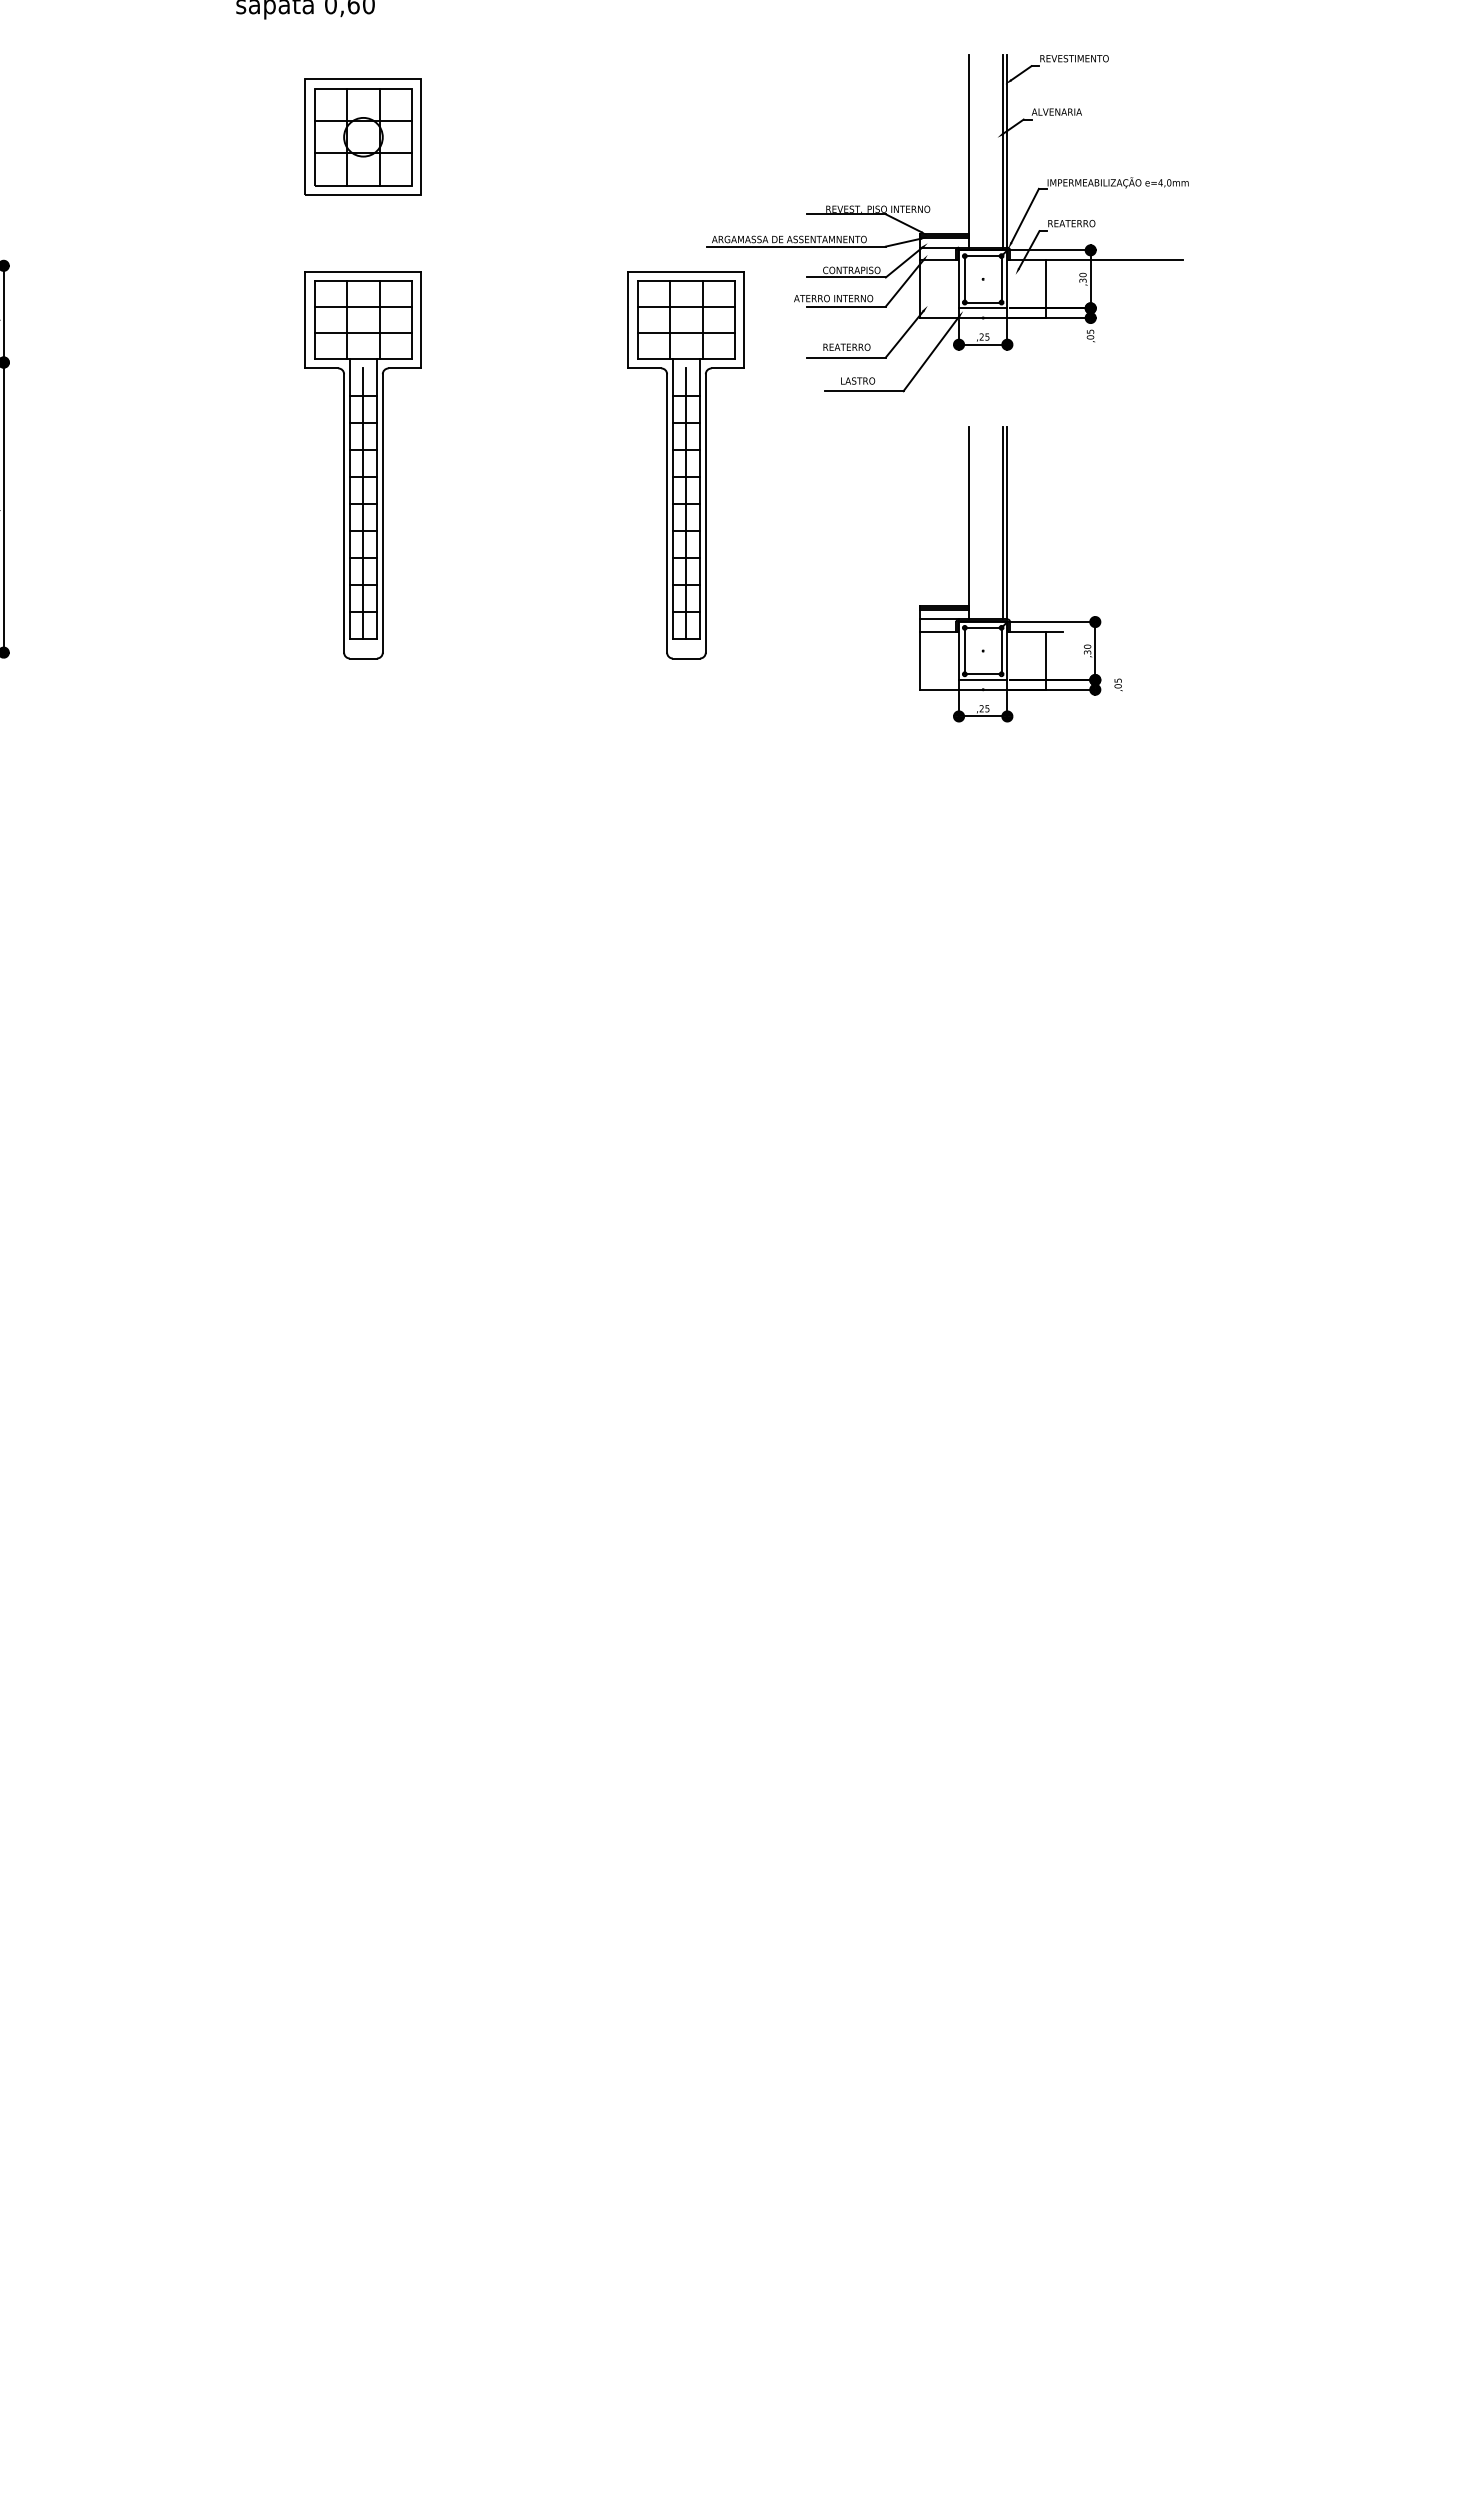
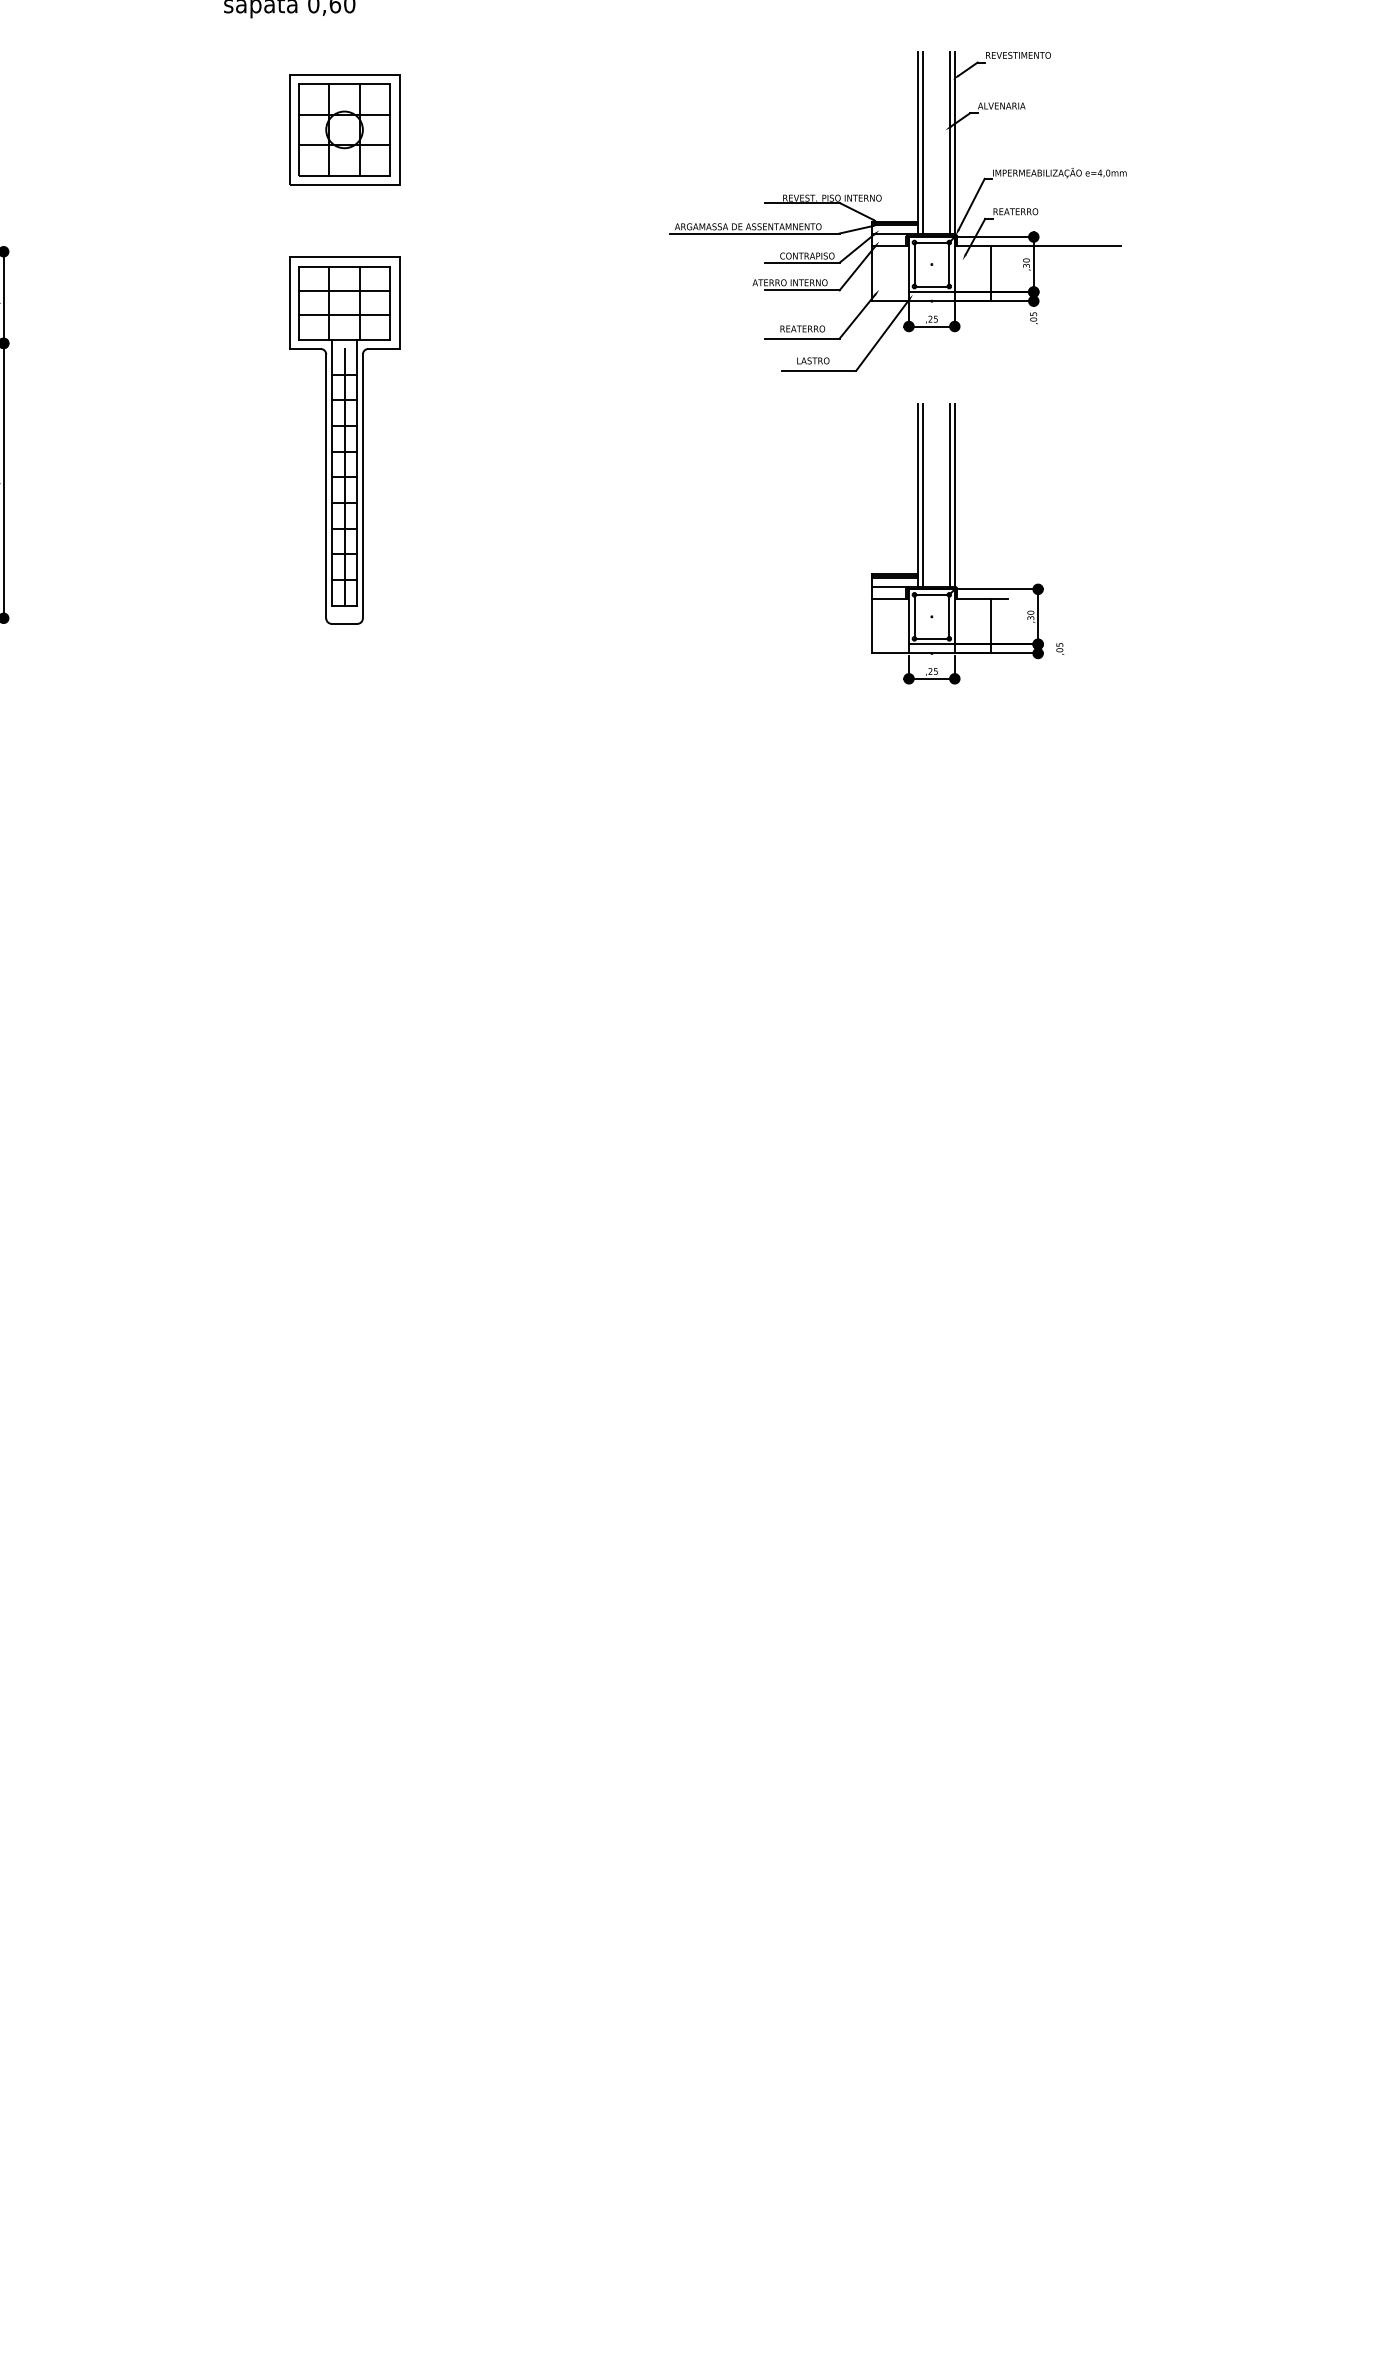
line: (973, 150) -> (922, 142), added
part: (685, 465) -> (649, 440), removed
line: (973, 522) -> (922, 494), added

